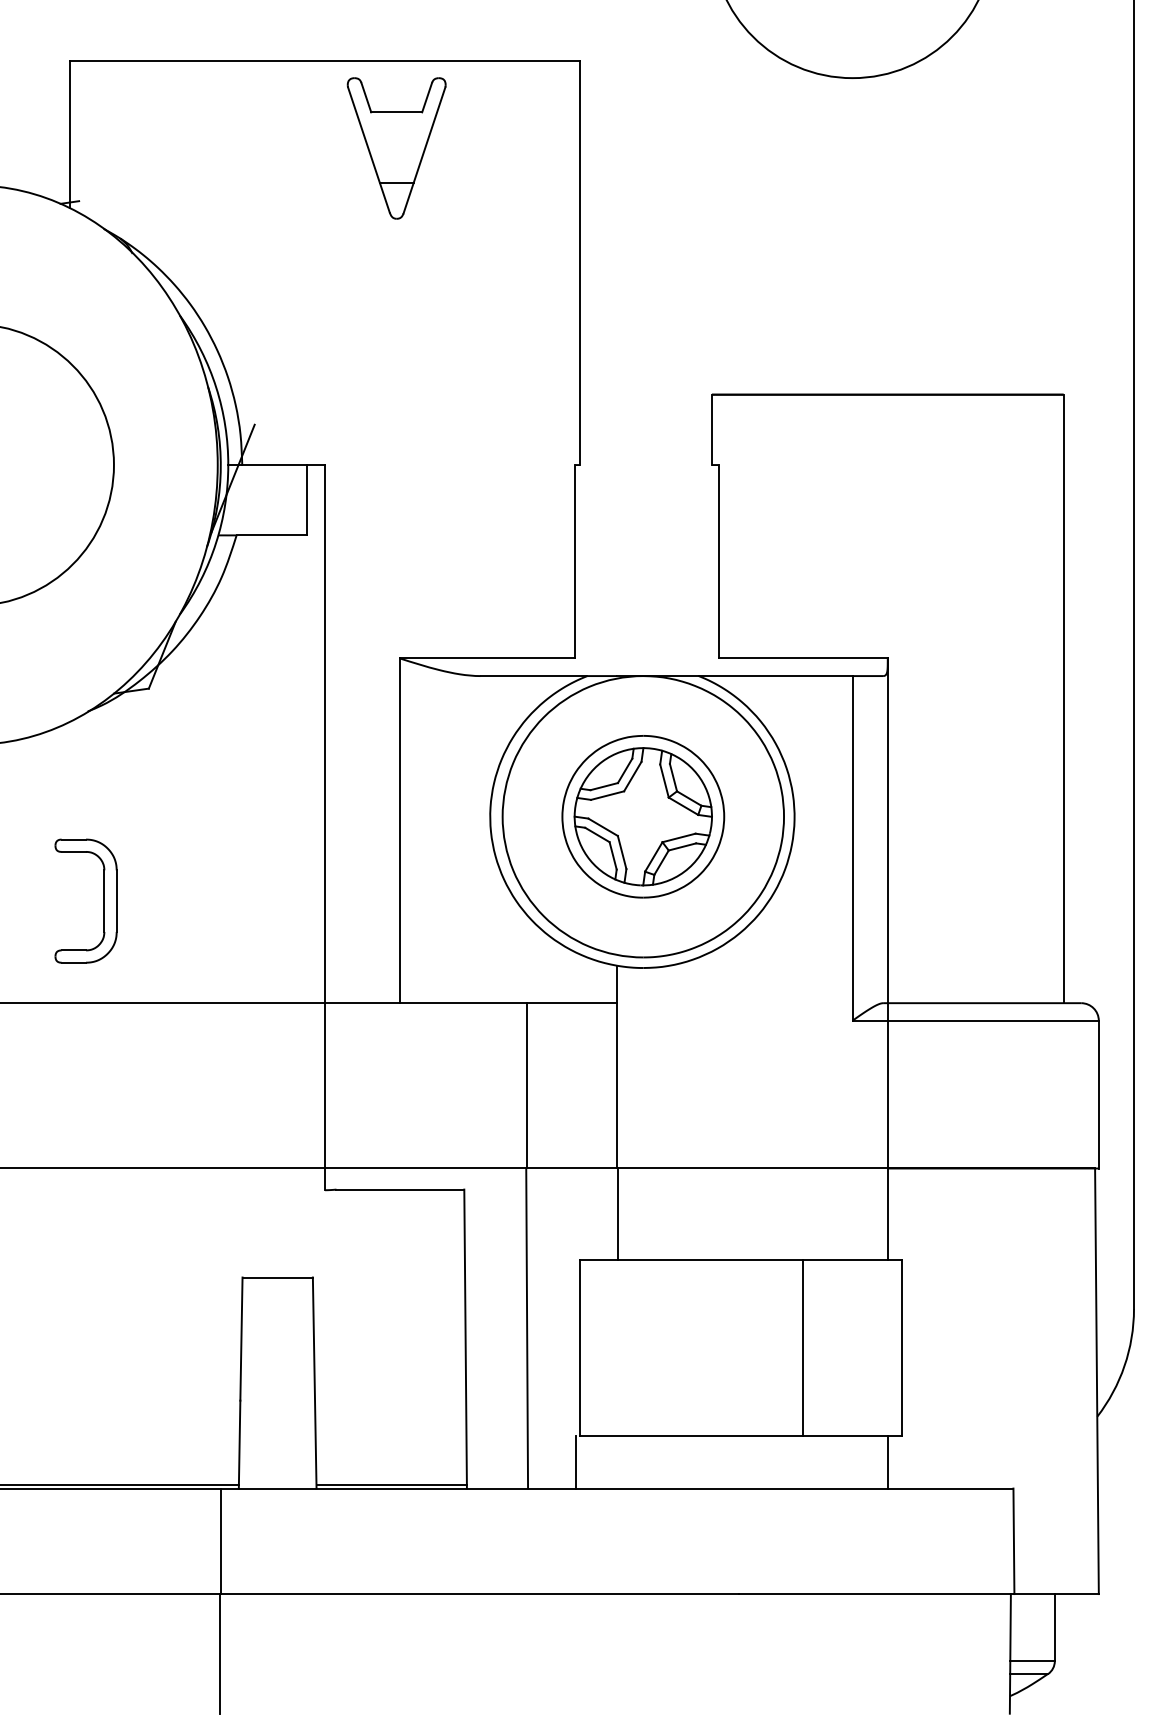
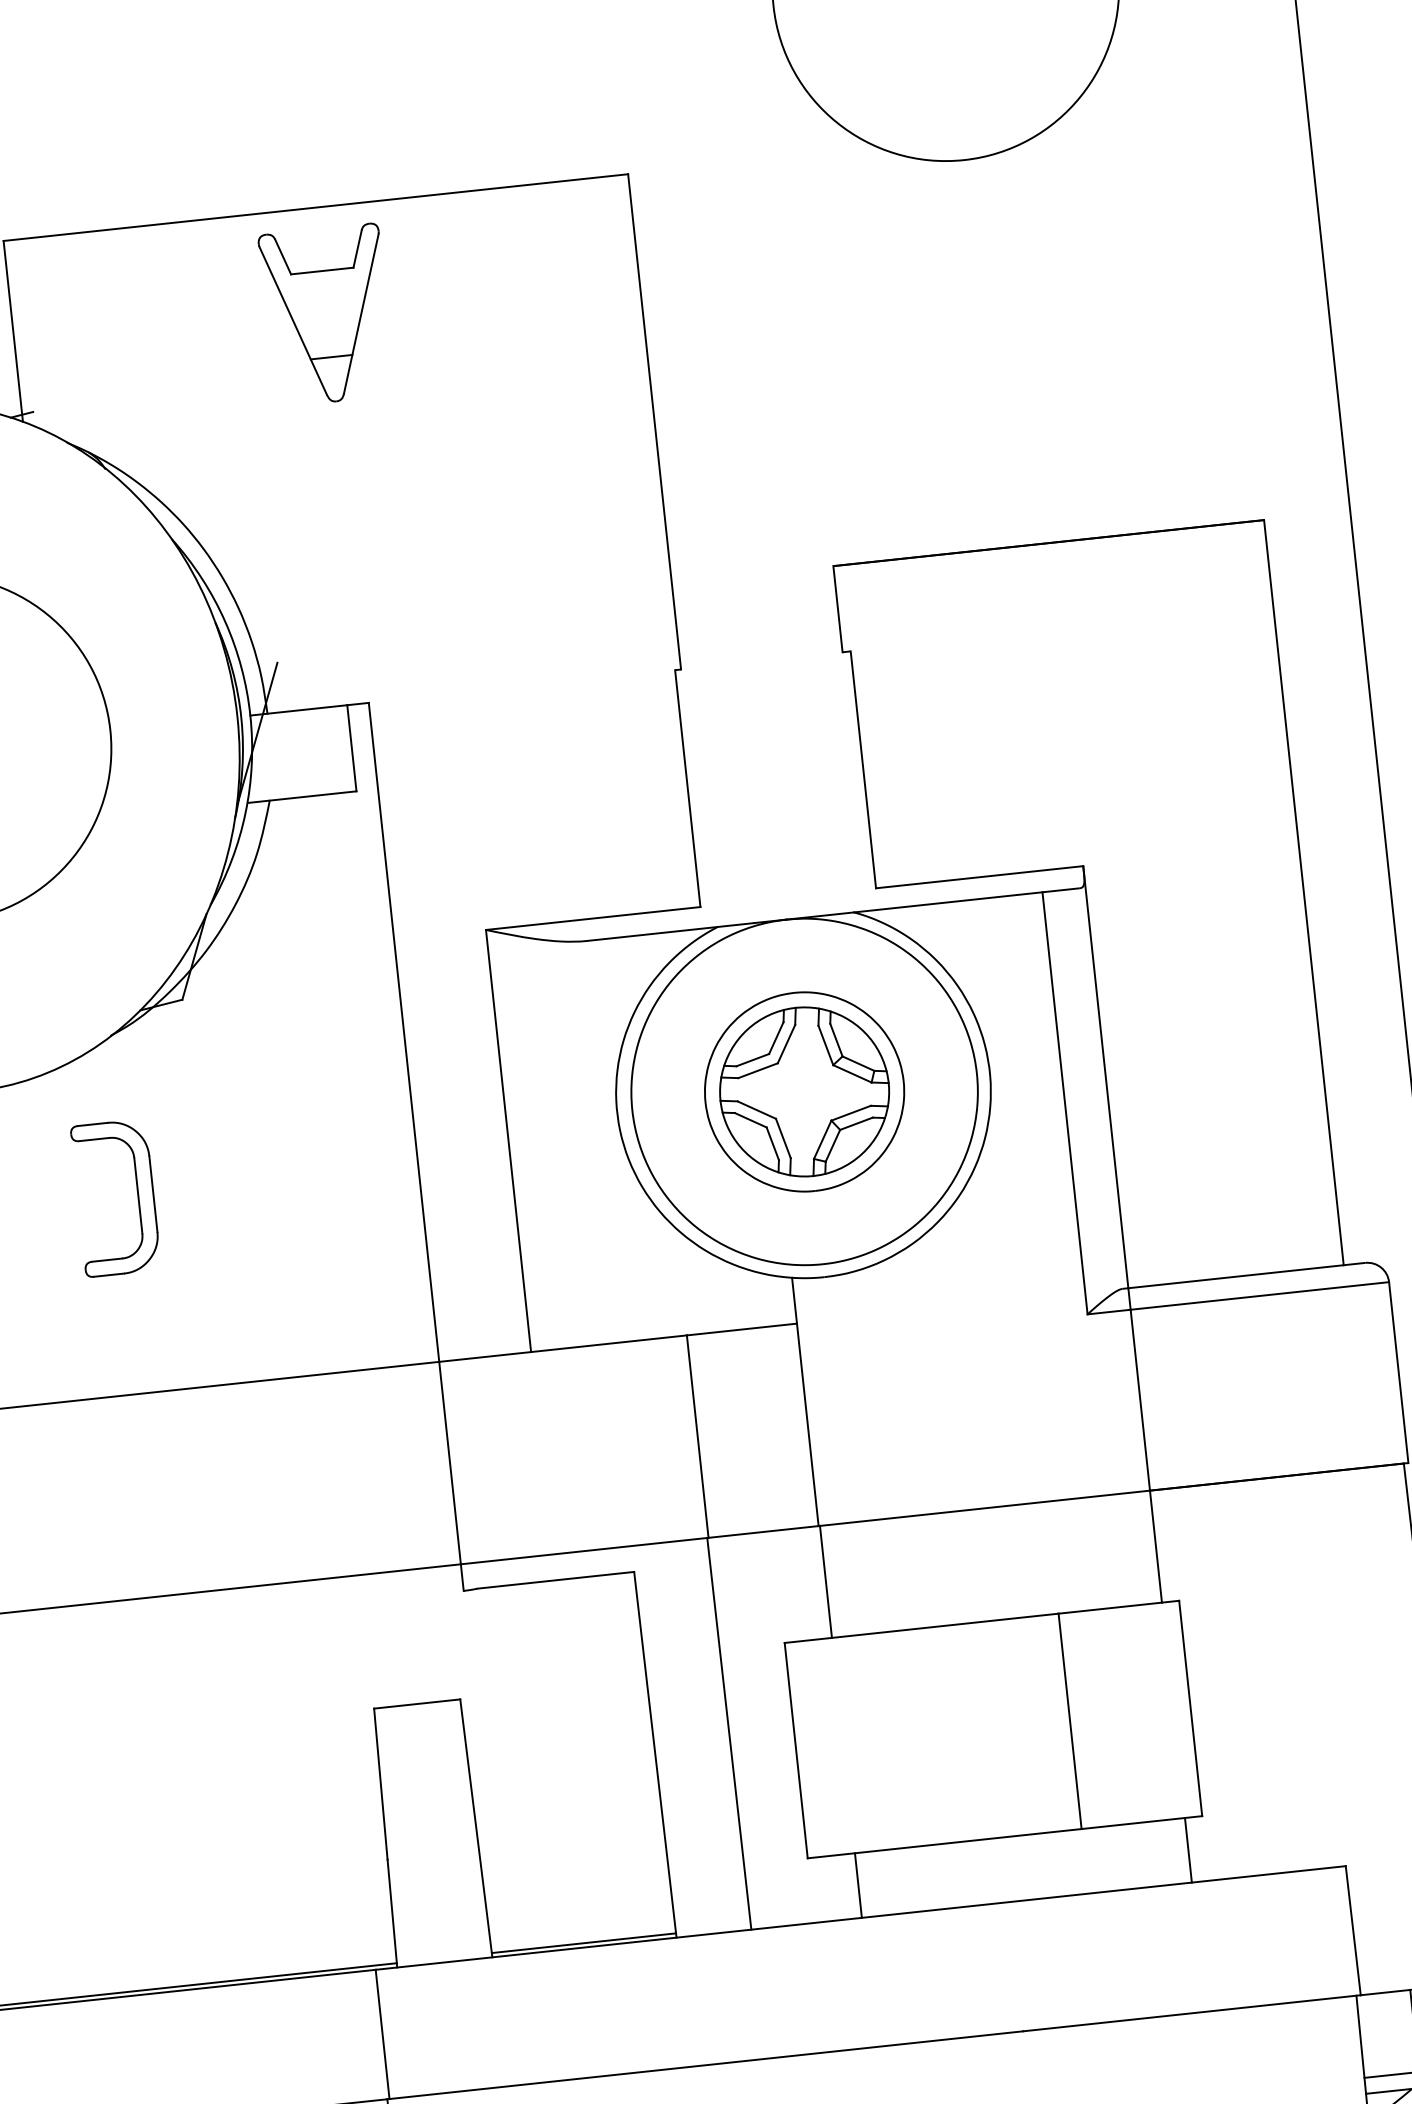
part: (396, 148) -> (326, 315), moved
part: (103, 900) -> (137, 1195), moved
line: (576, 1461) -> (858, 1884), moved

